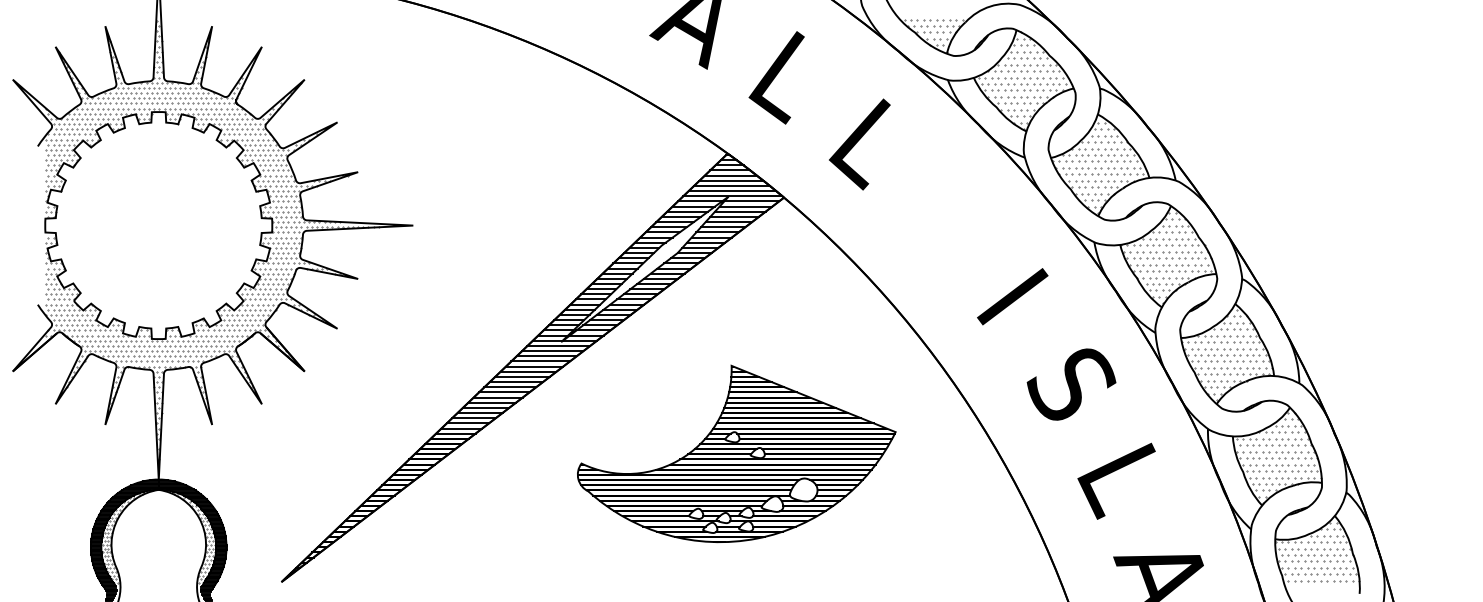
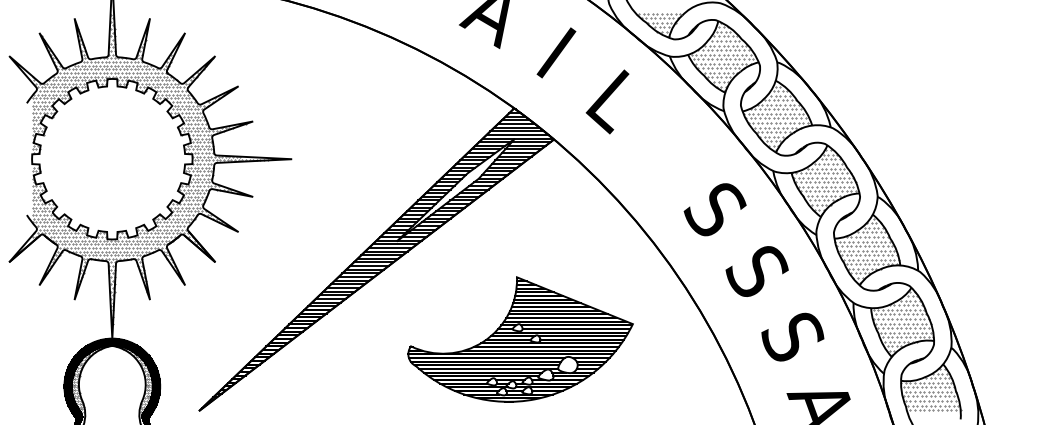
text: (781, 77) -> (552, 54), L -> I
text: (1011, 296) -> (714, 209), I -> S
part: (736, 453) -> (520, 339), moved
text: (1121, 480) -> (792, 339), L -> S

